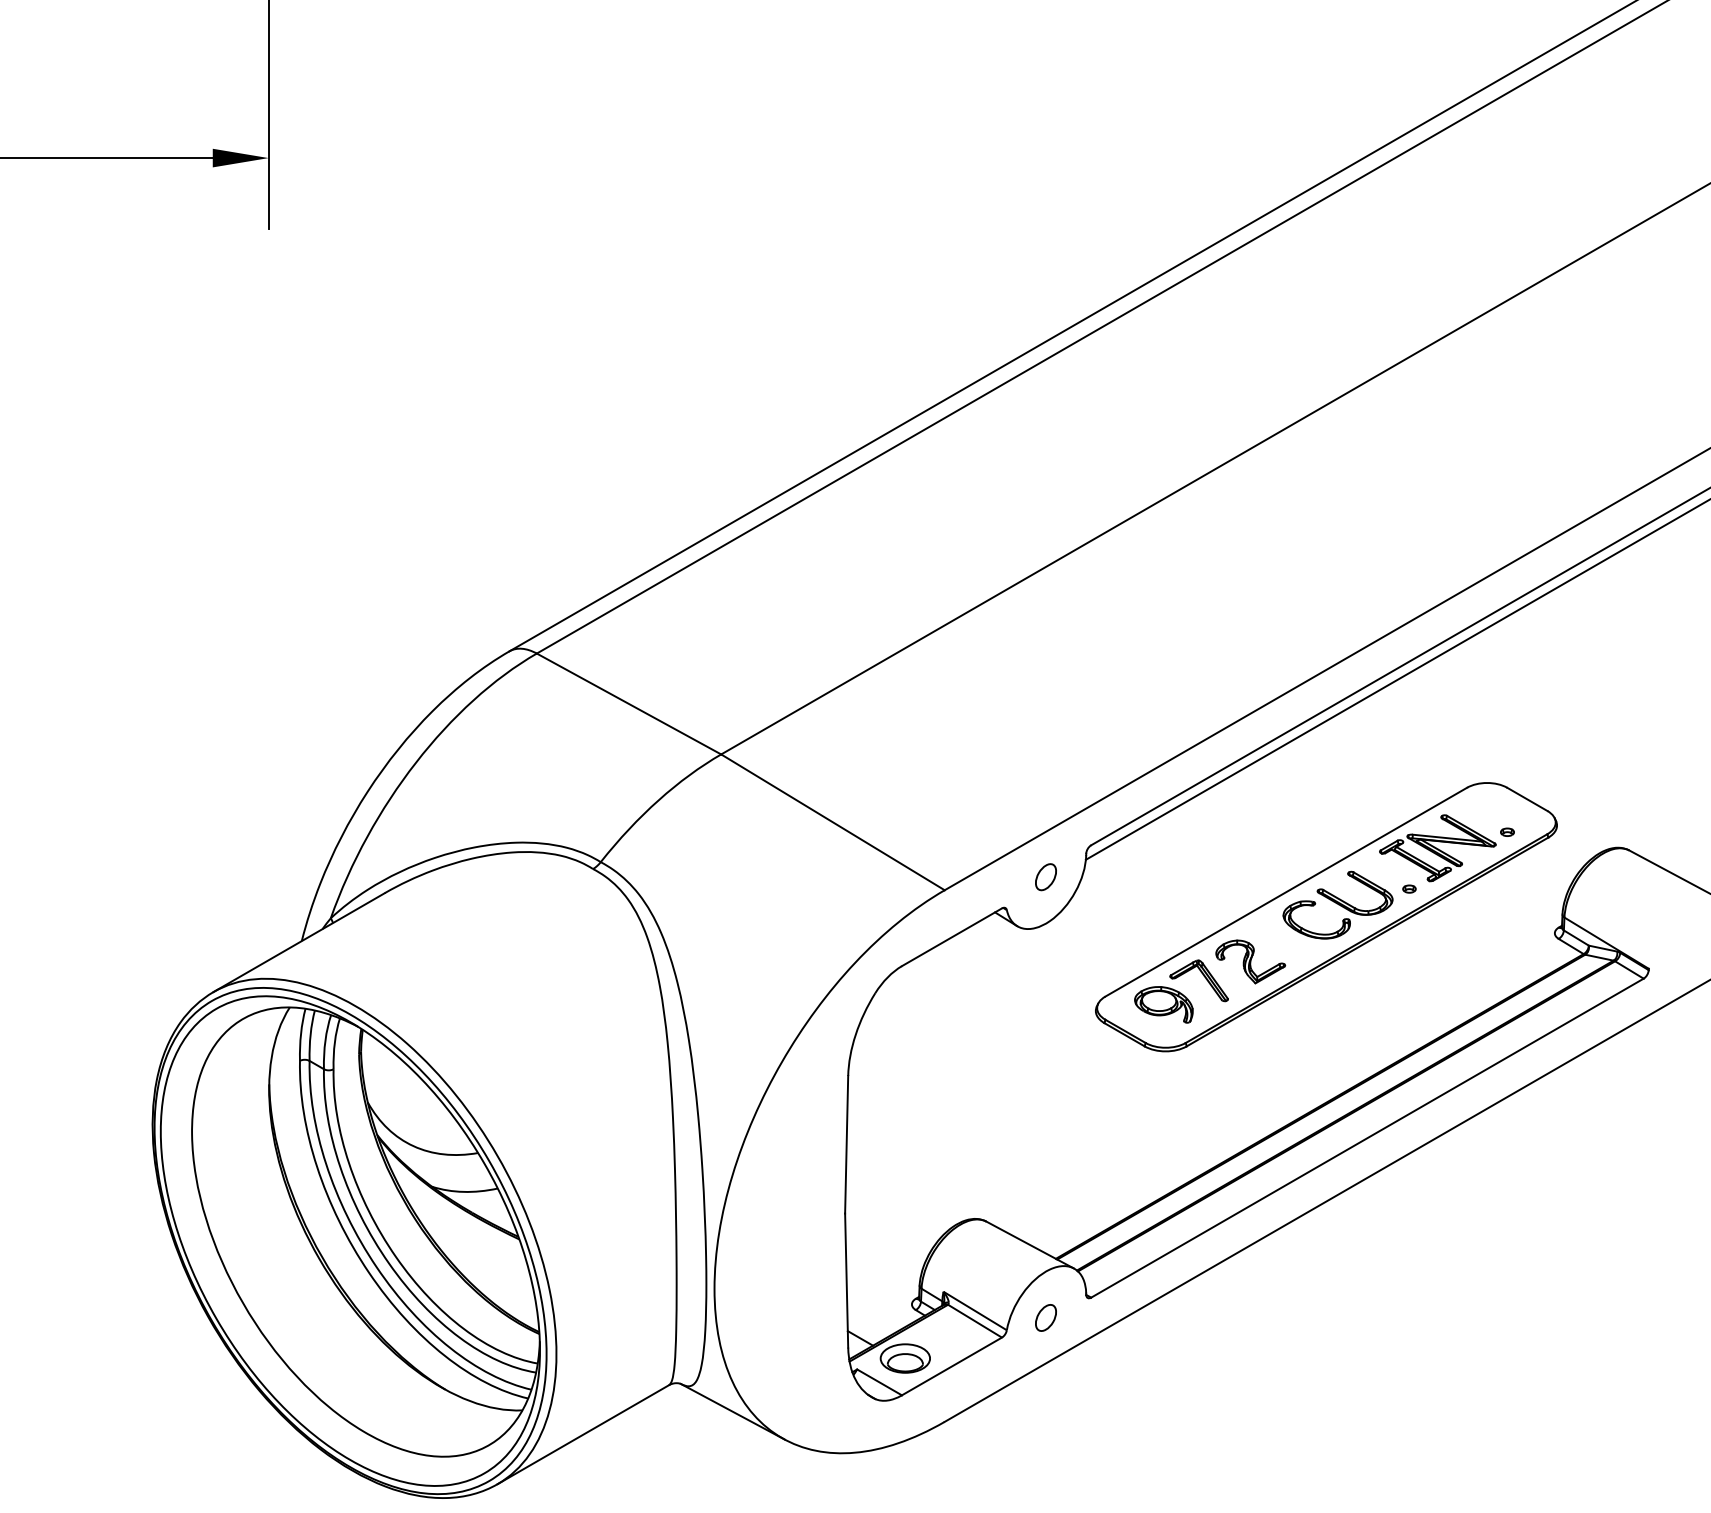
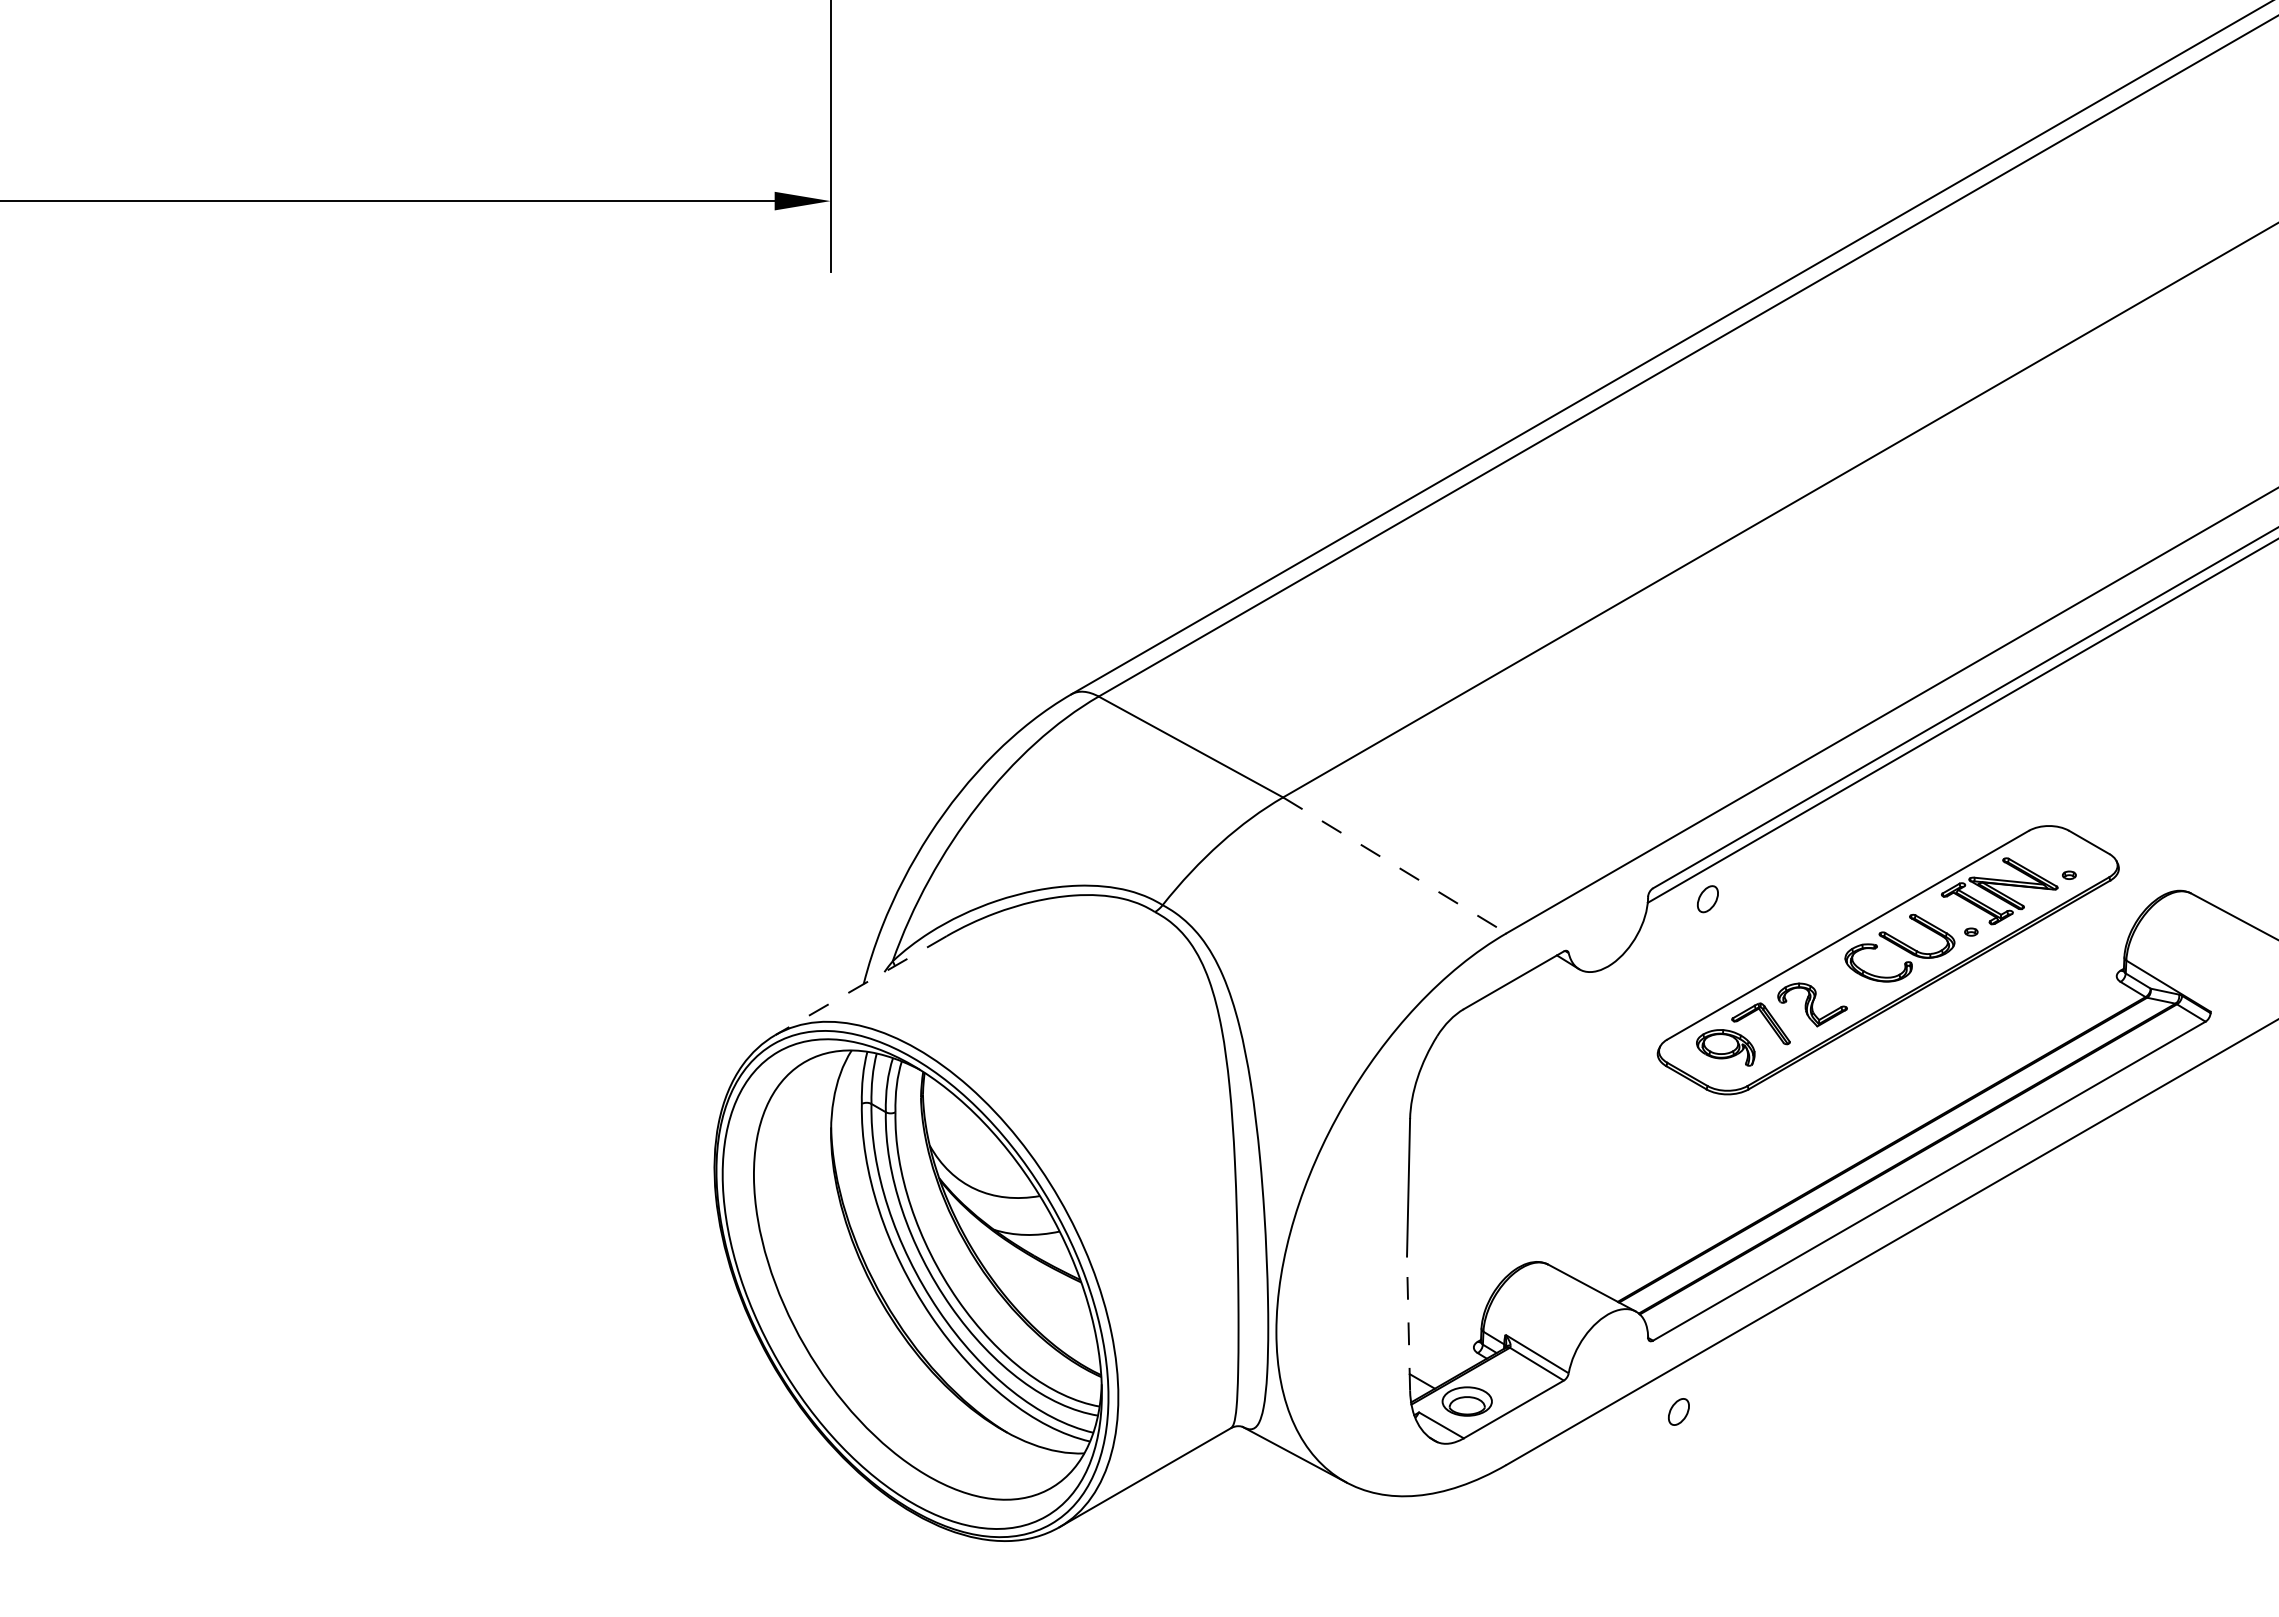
line: (832, 822) -> (1394, 865), solid -> dashed
part: (1045, 877) -> (1707, 899), moved
line: (299, 942) -> (861, 985), solid -> dashed
line: (846, 1280) -> (1408, 1323), solid -> dashed
part: (1045, 1317) -> (1678, 1411), moved

